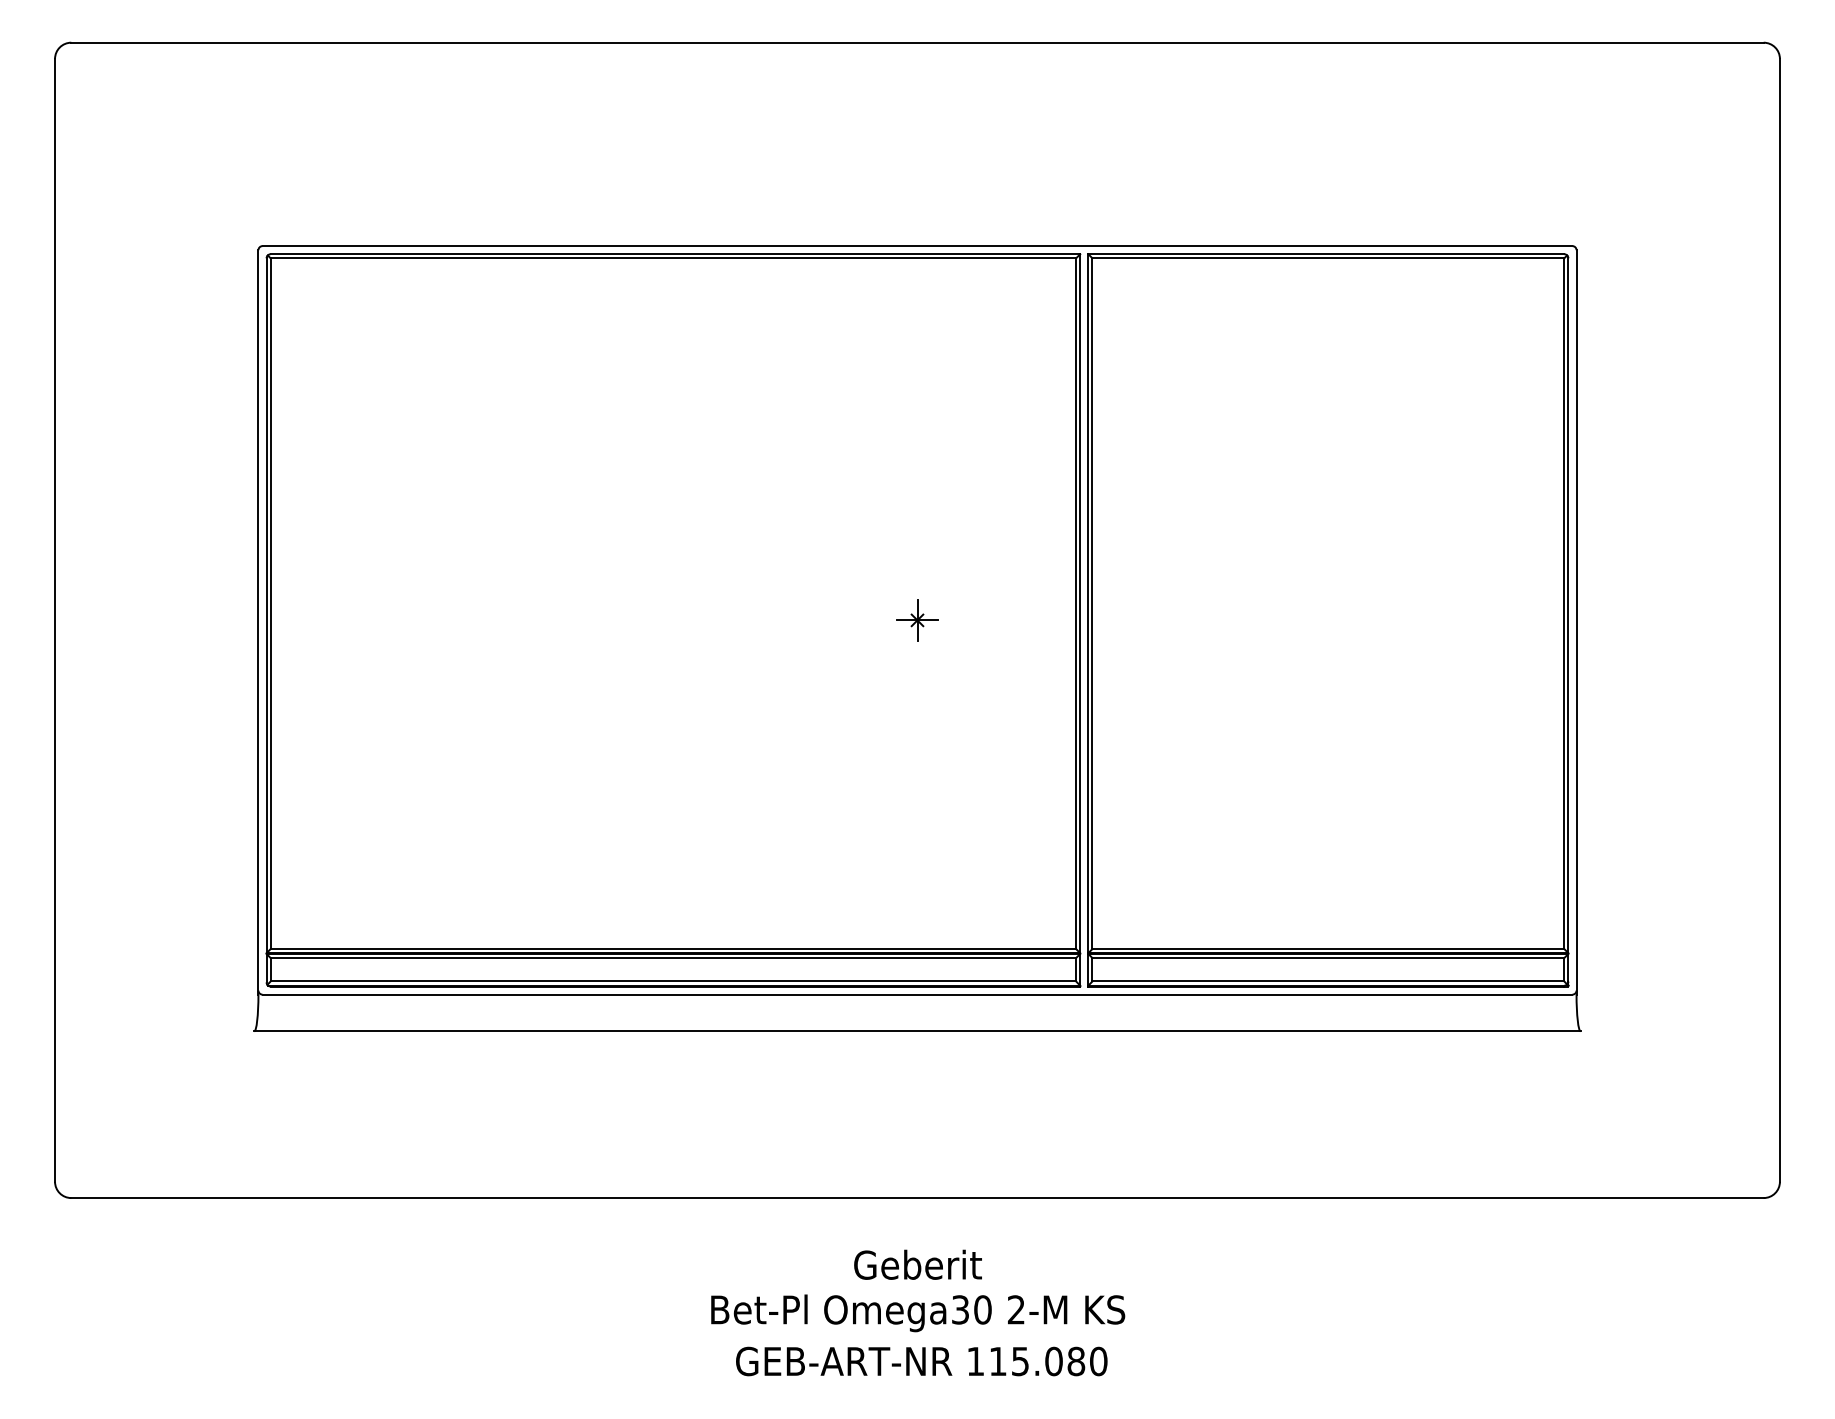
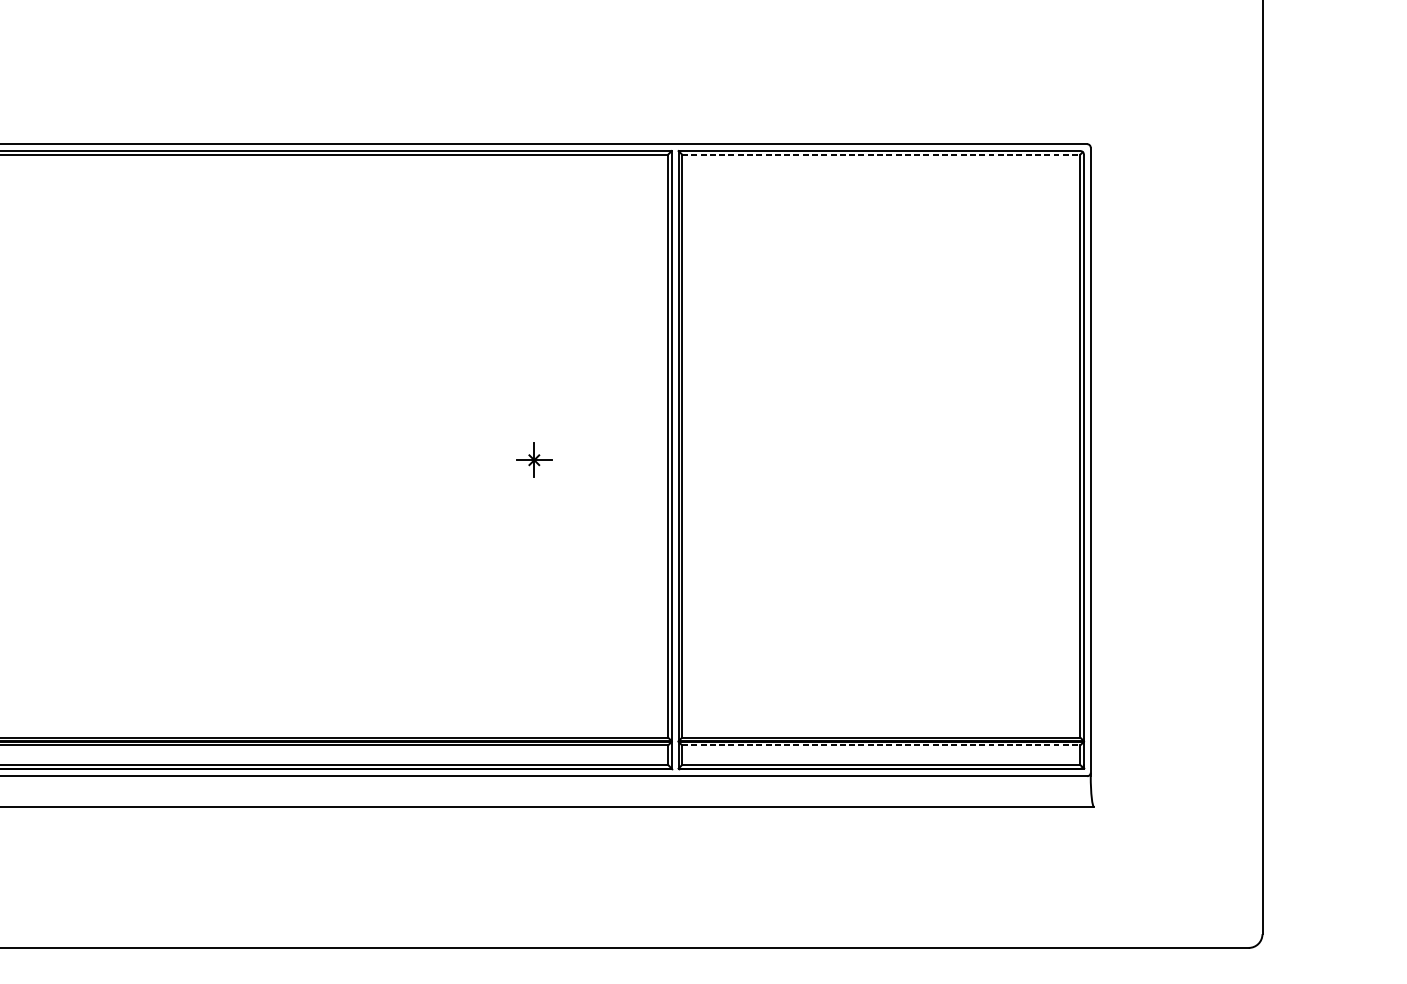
line: (1328, 258) -> (881, 154), solid -> dashed
line: (1328, 958) -> (881, 745), solid -> dashed

